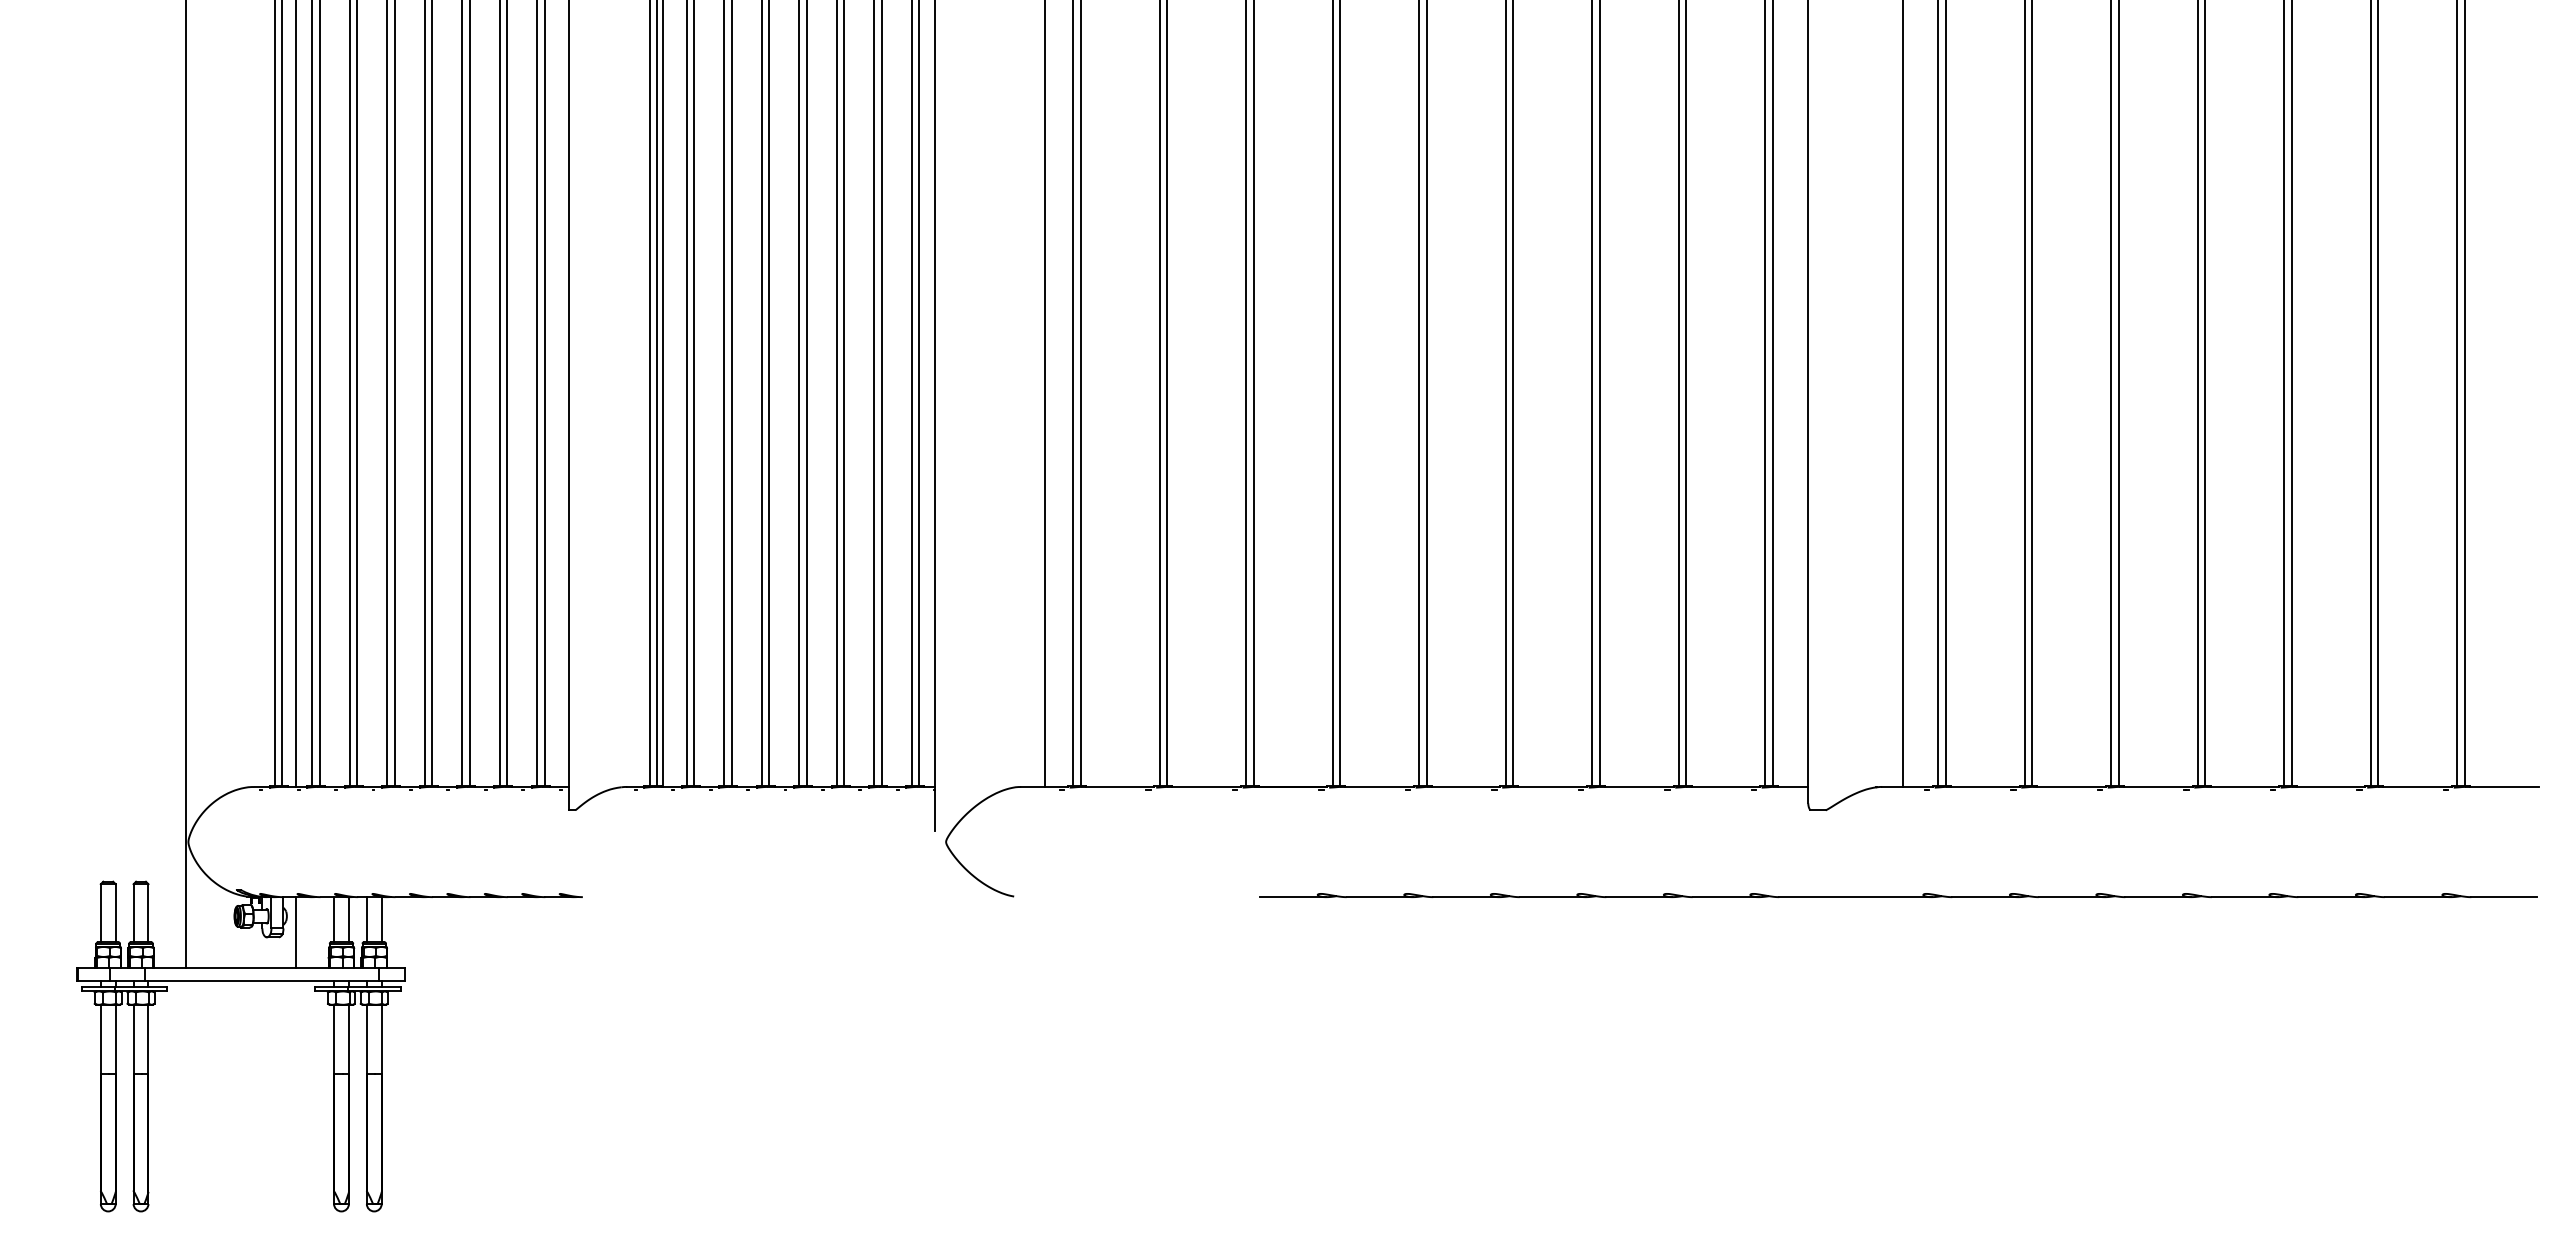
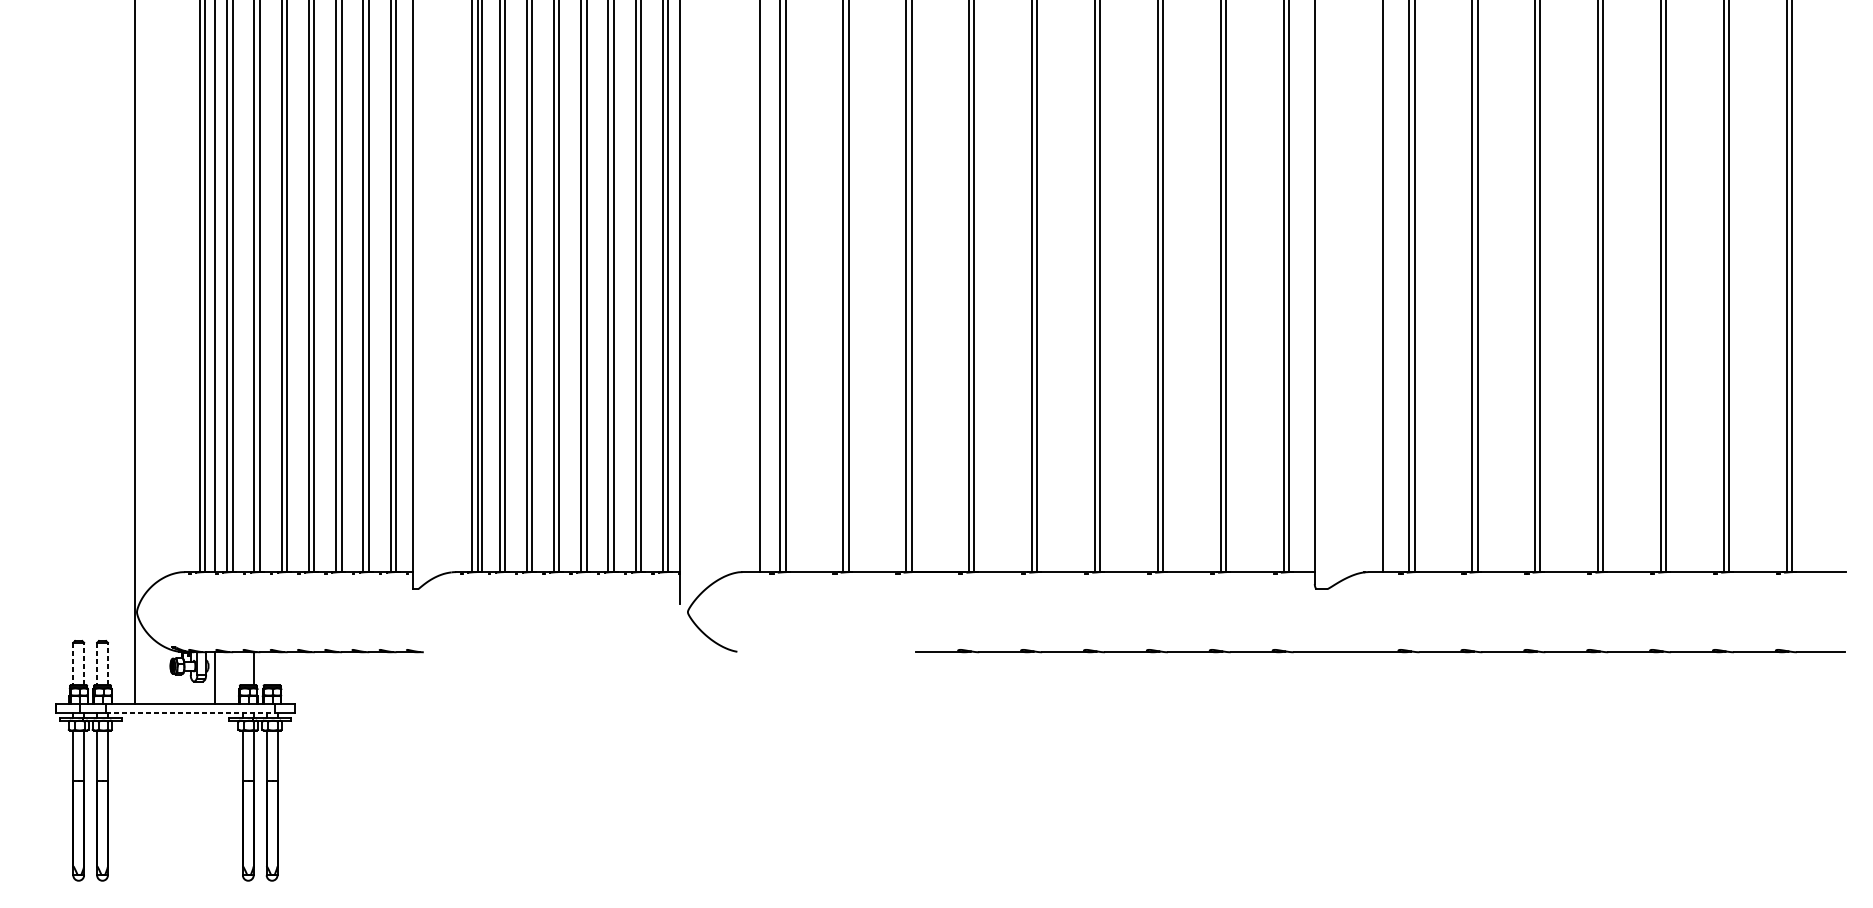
line: (115, 912) -> (83, 663), solid -> dashed
line: (148, 912) -> (107, 663), solid -> dashed
line: (100, 913) -> (73, 664), solid -> dashed
line: (133, 913) -> (97, 664), solid -> dashed
line: (334, 919) -> (243, 668), removed
line: (366, 919) -> (266, 668), removed
line: (381, 919) -> (277, 668), removed
line: (261, 980) -> (190, 712), solid -> dashed

